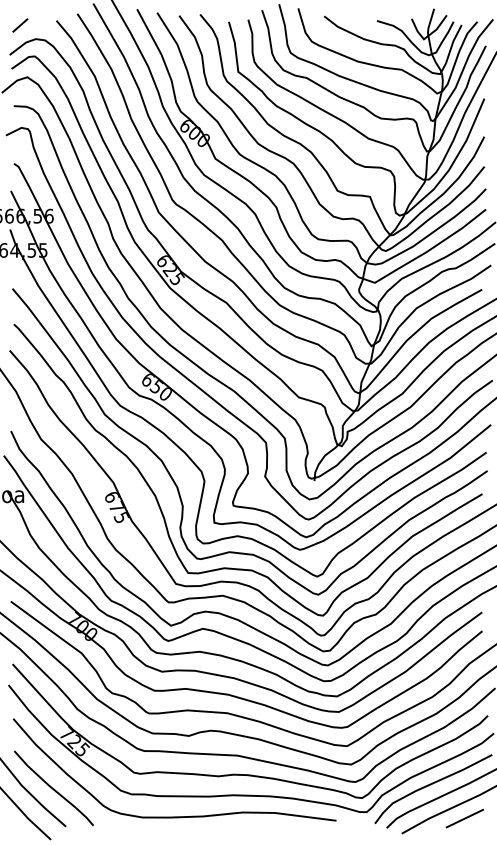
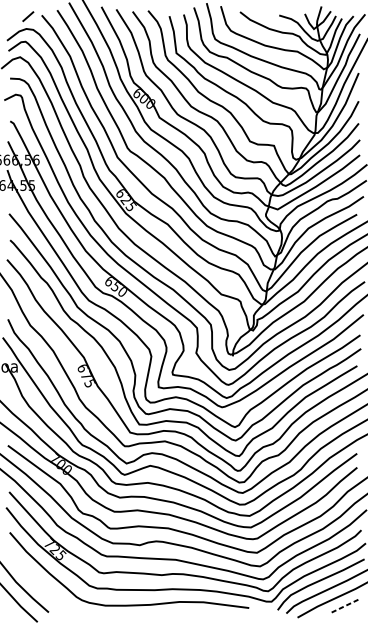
line: (20, 25) -> (28, 16), moved
curve: (52, 787) -> (38, 583), removed
line: (464, 818) -> (344, 606), solid -> dashed

